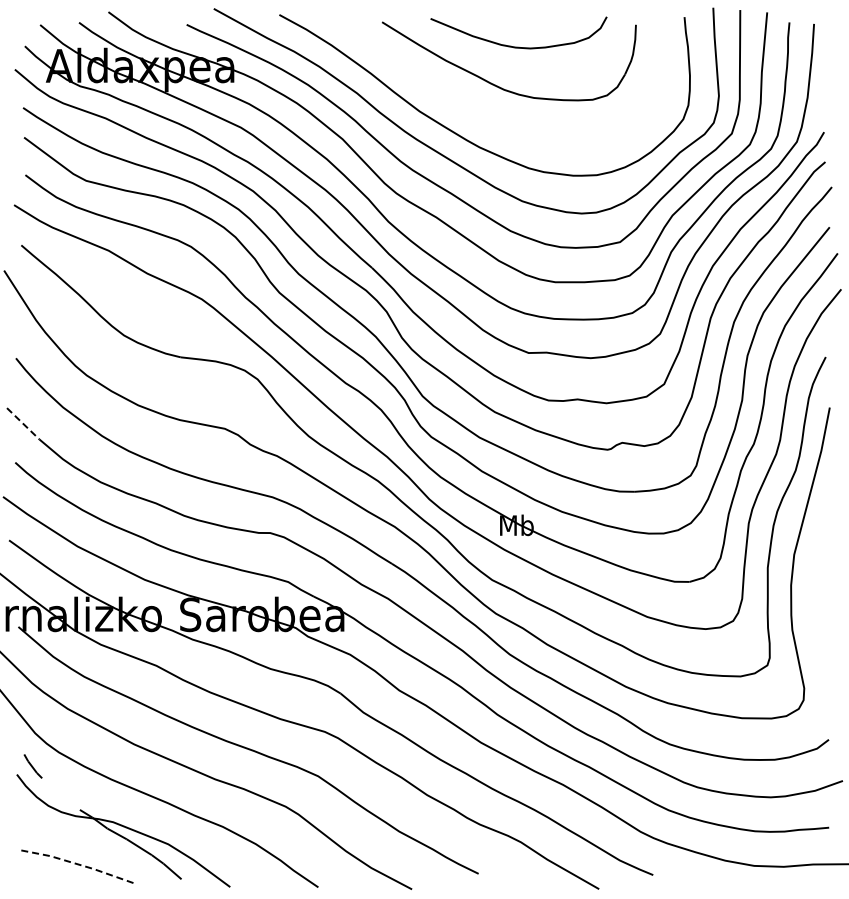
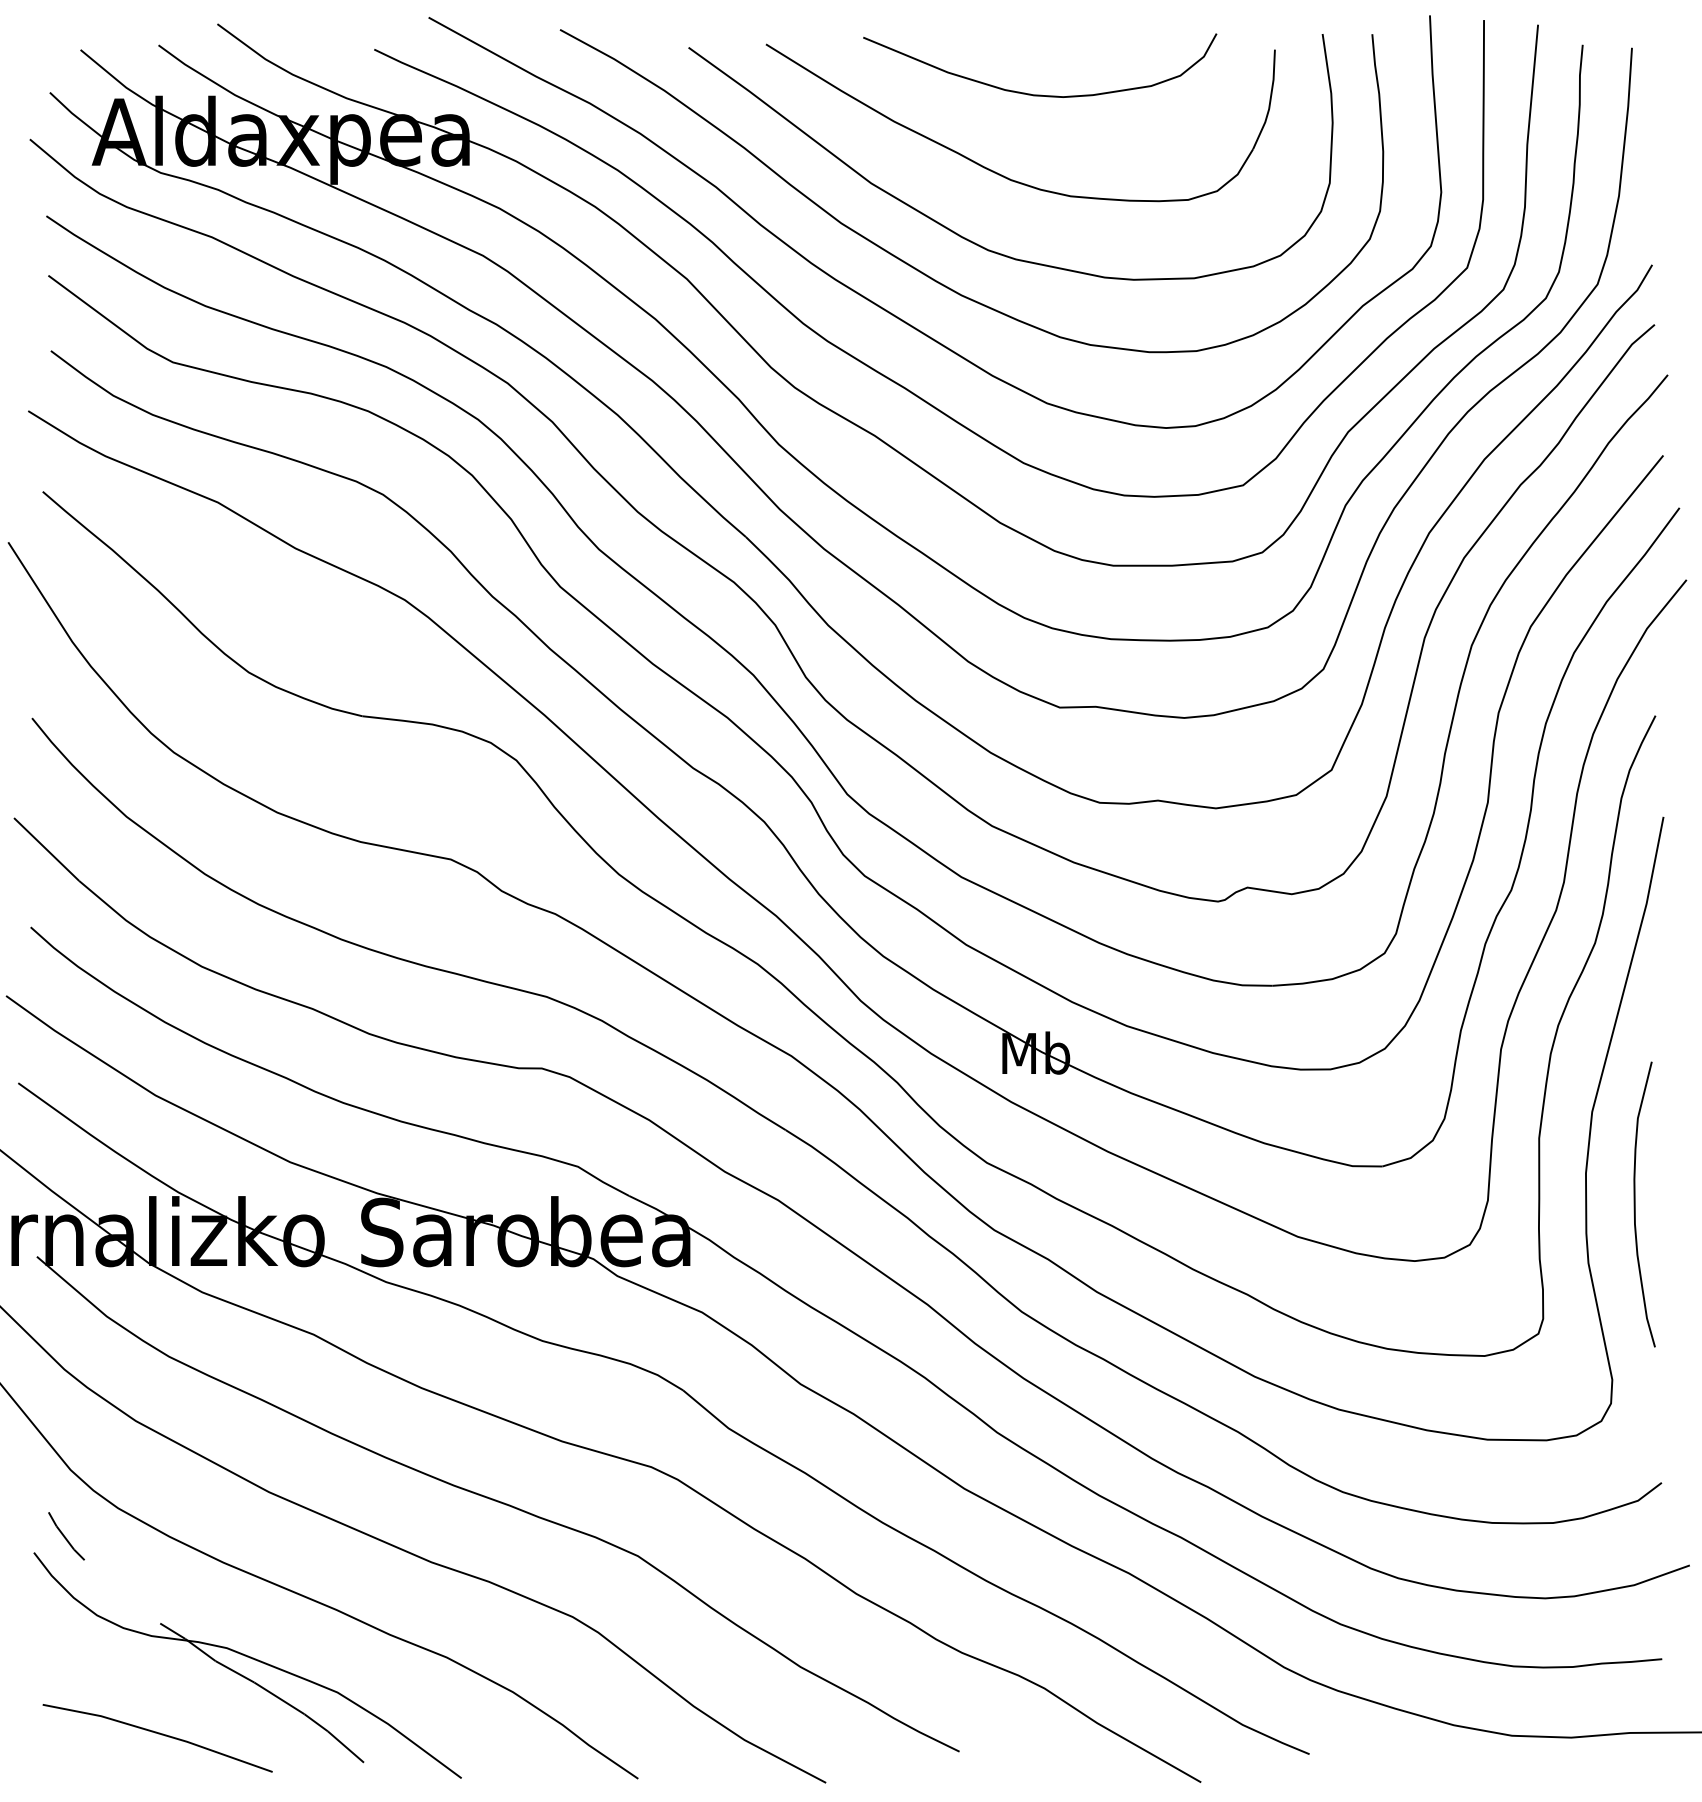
curve: (484, 119) -> (971, 239), added
line: (23, 423) -> (47, 848), dashed -> solid
curve: (816, 600) -> (1636, 1203), added
line: (80, 864) -> (161, 1732), dashed -> solid

